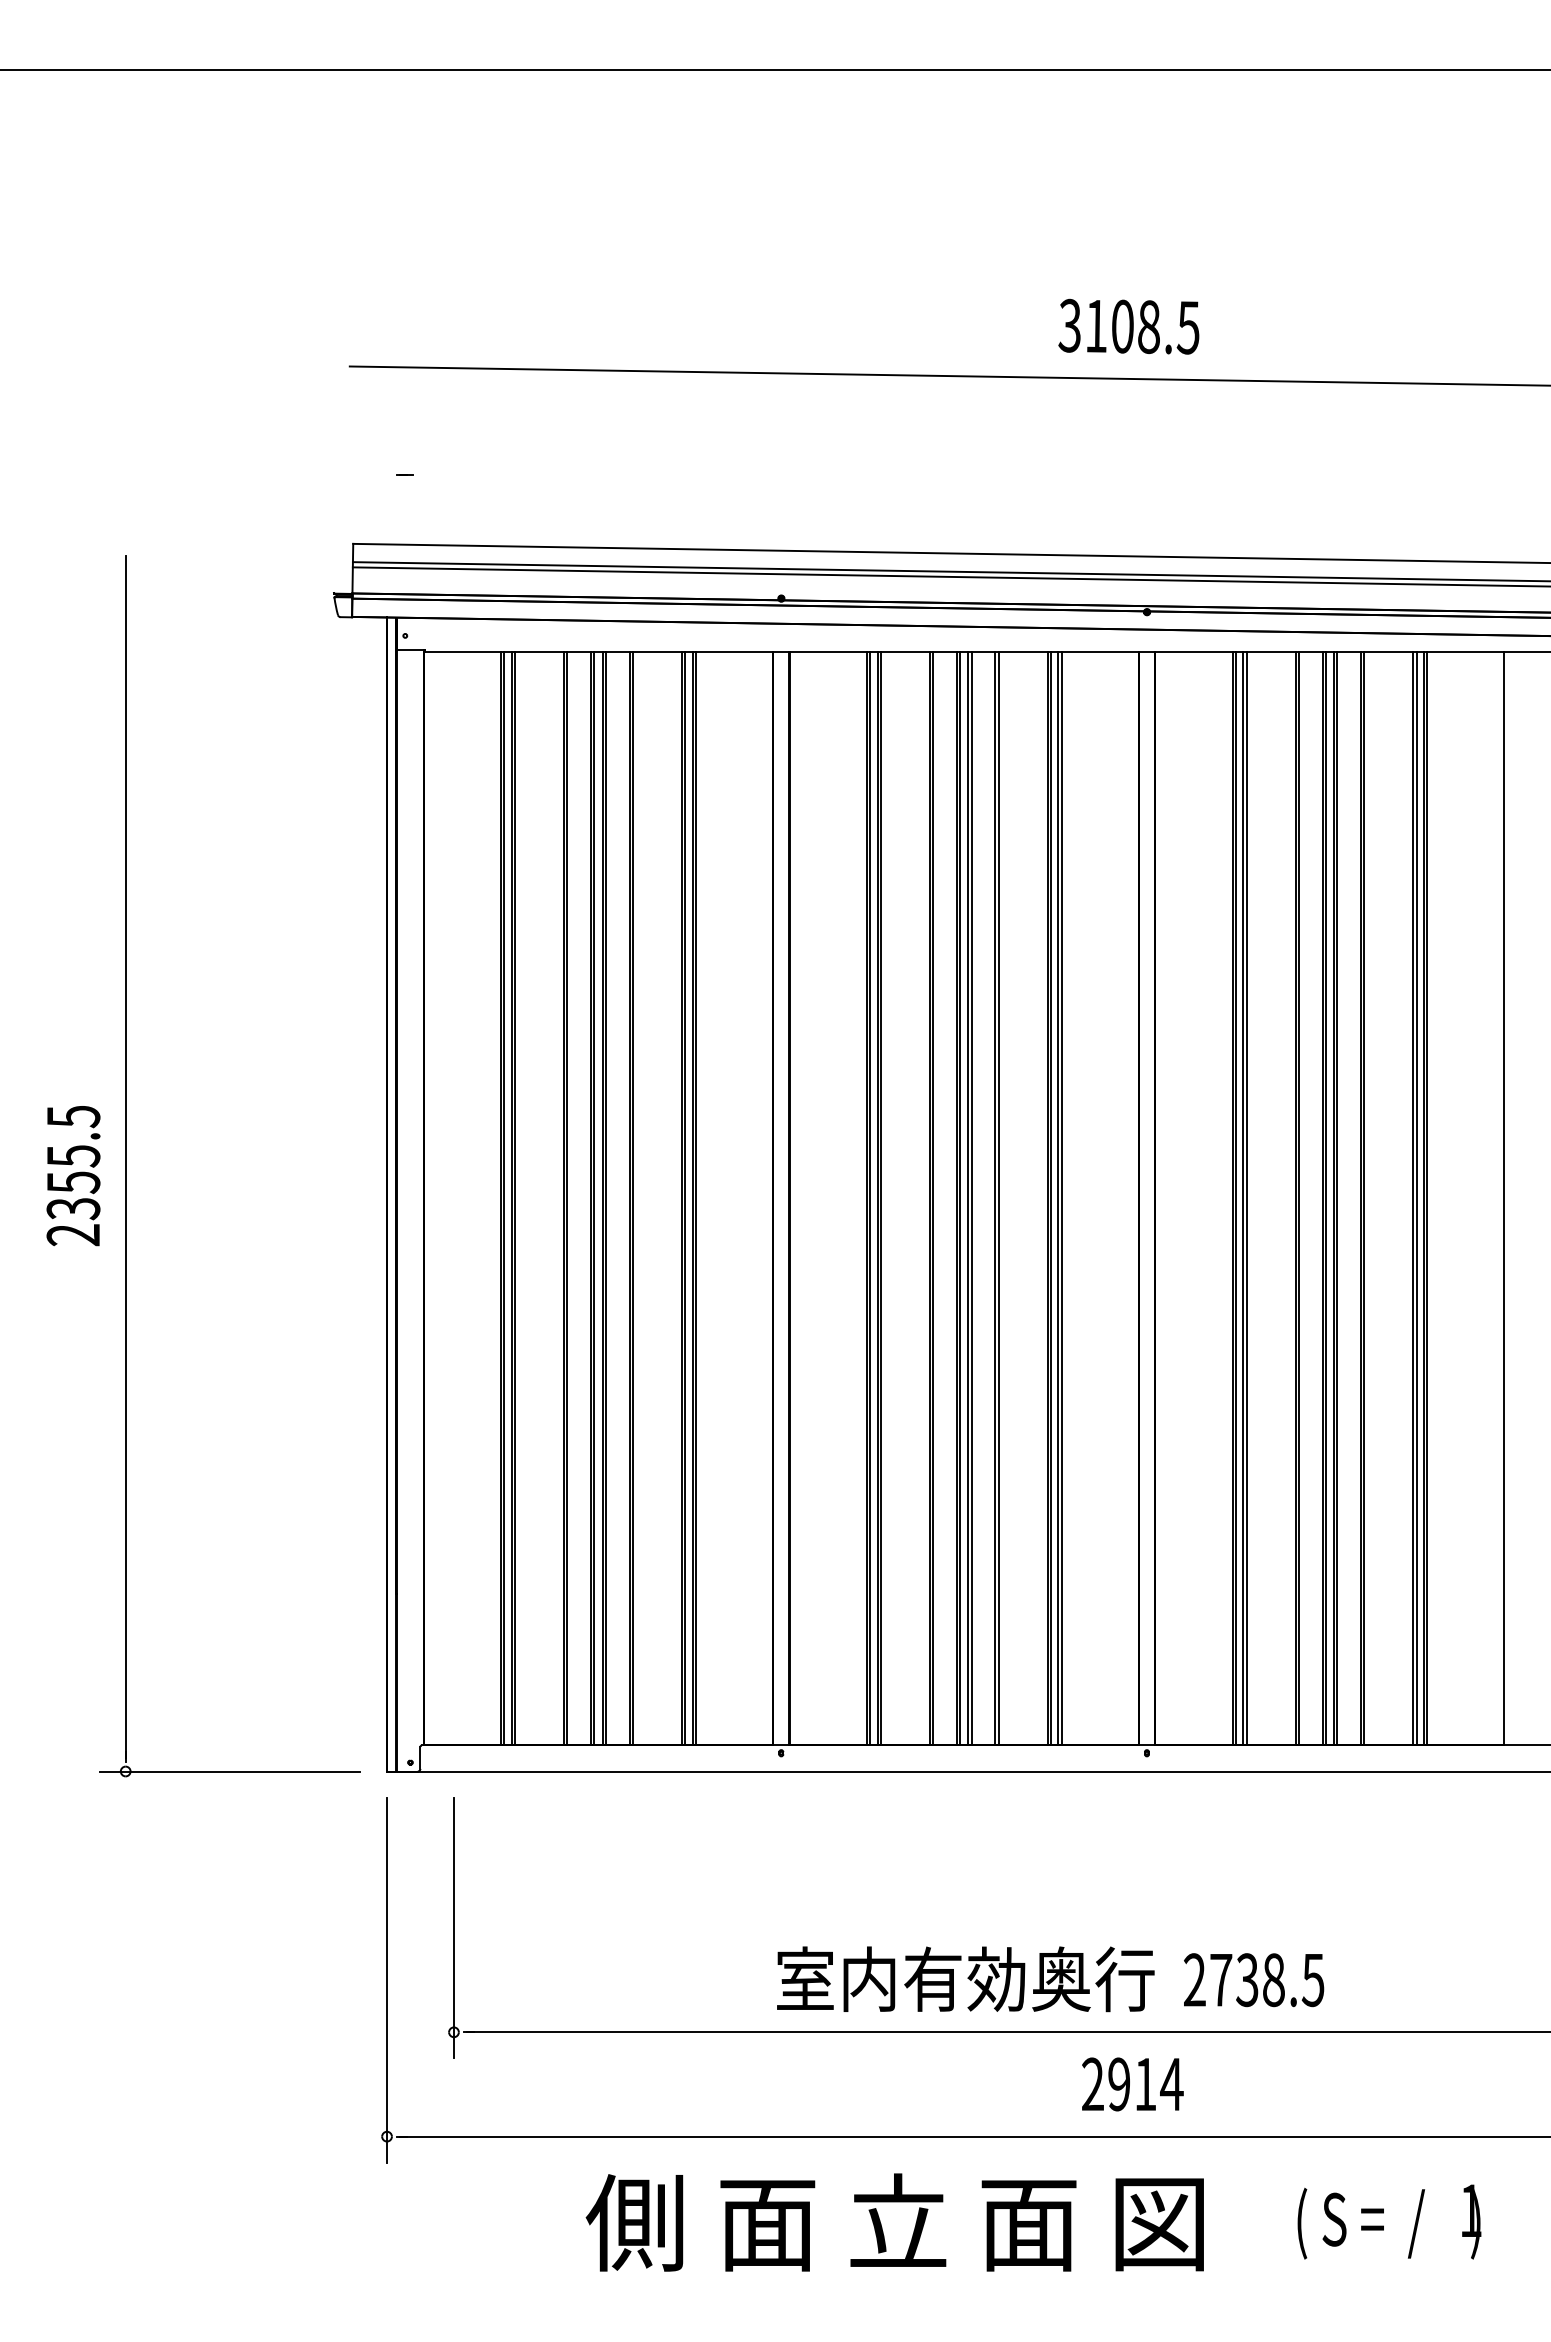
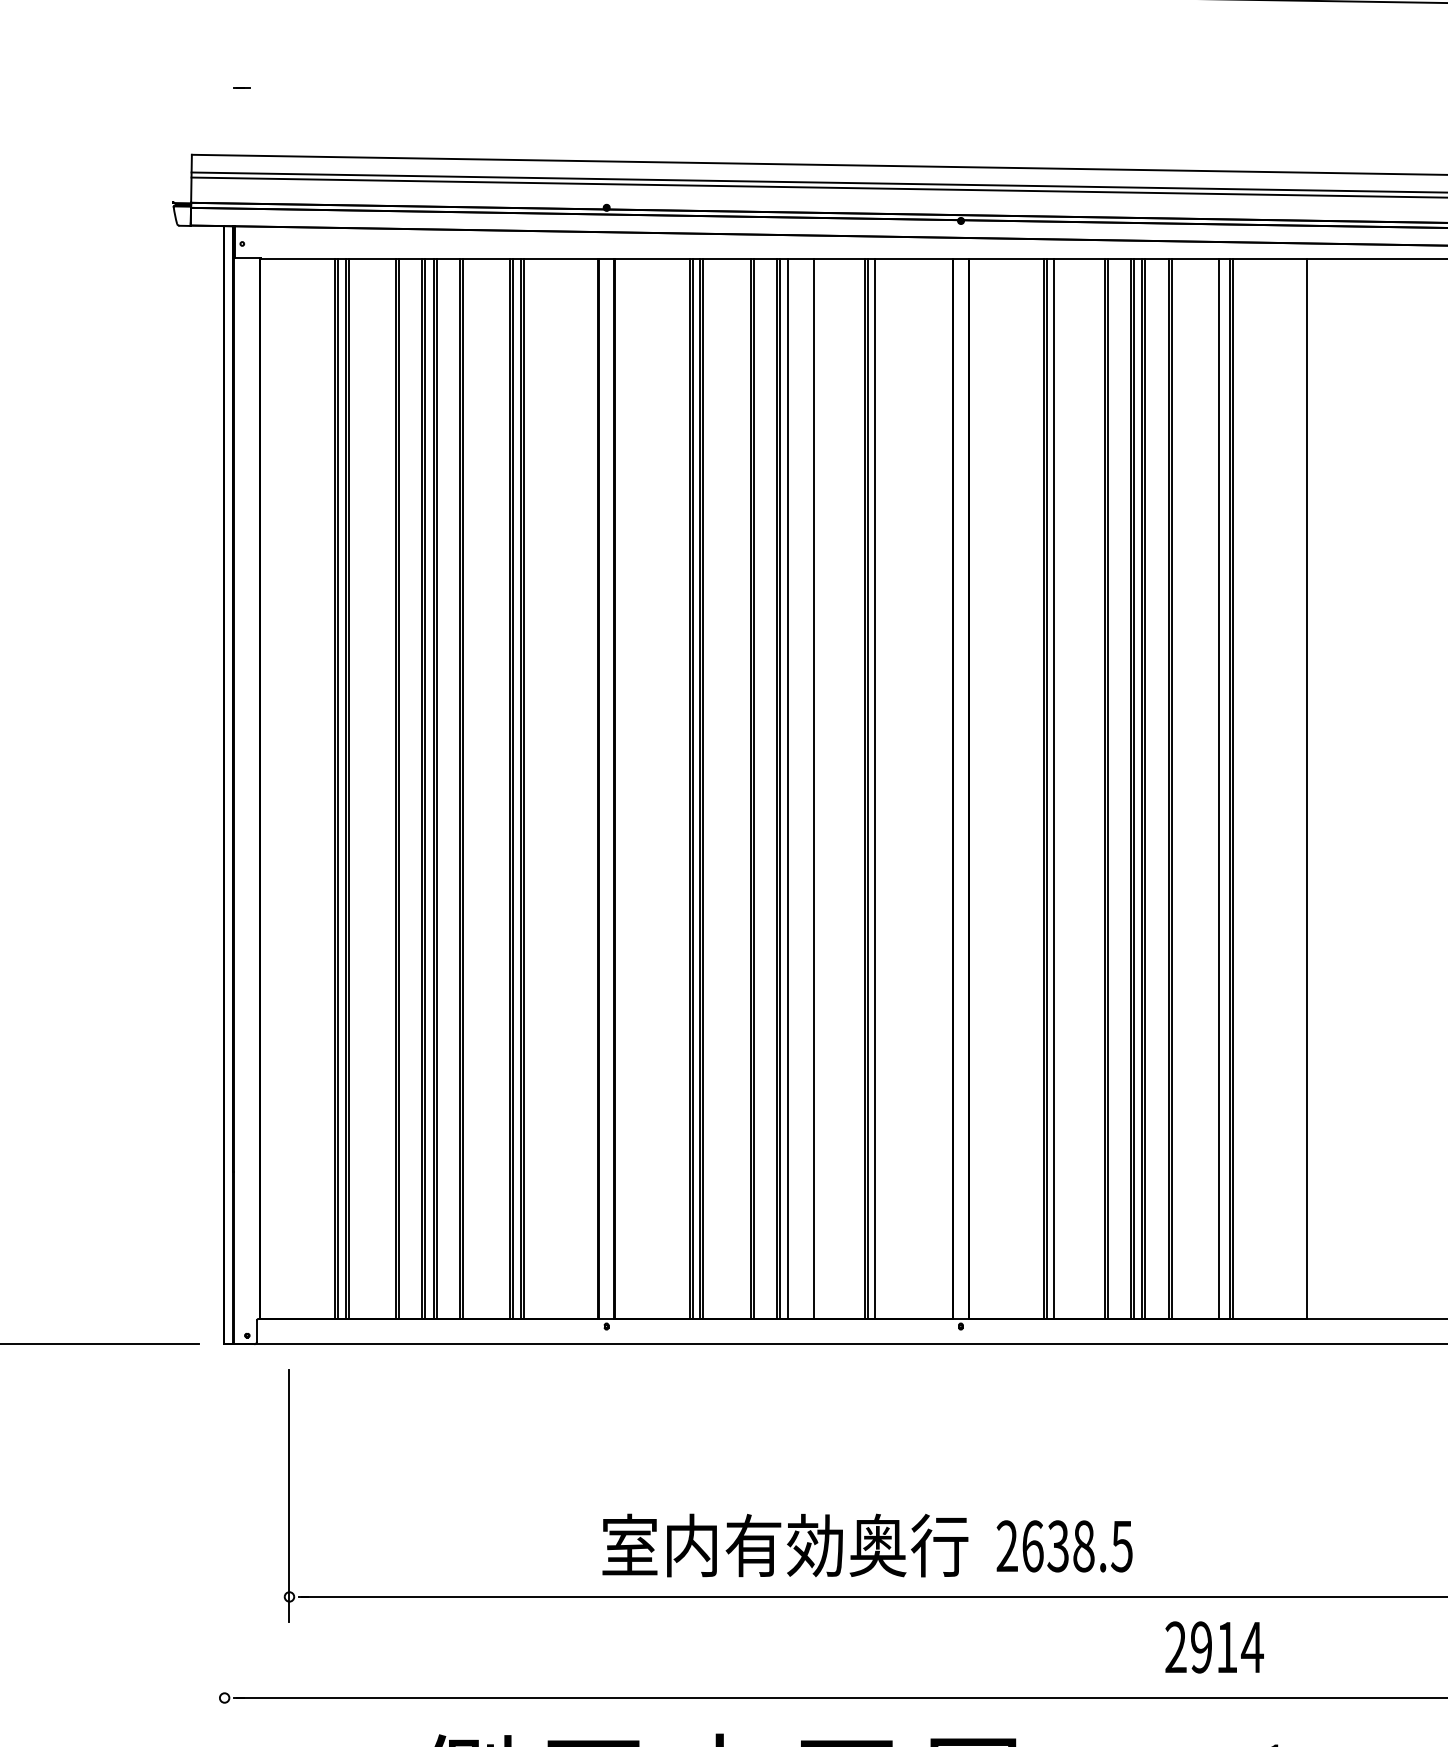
line: (971, 1197) -> (790, 788), removed
line: (998, 1197) -> (817, 788), removed
line: (1061, 1197) -> (878, 788), removed
line: (1246, 1197) -> (1057, 788), removed
line: (1416, 1197) -> (1222, 788), removed
line: (387, 1979) -> (225, 1545), removed
text: (1221, 1980) -> (1033, 1546), 2738.5 -> 2638.5
text: (1132, 2084) -> (1214, 1647), moved

